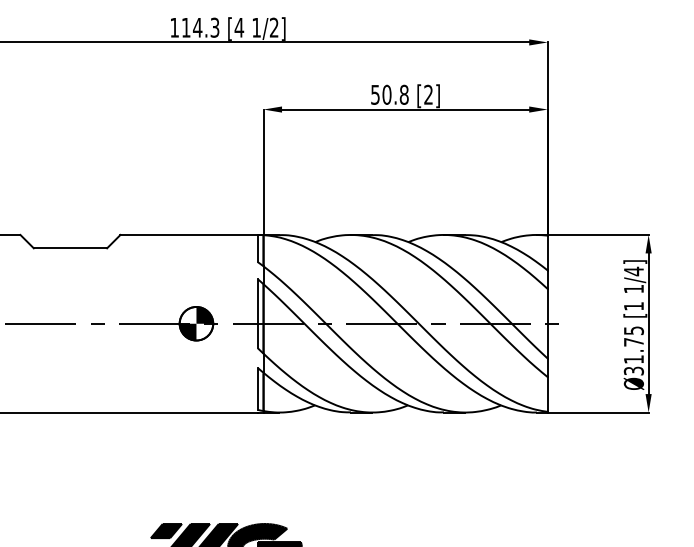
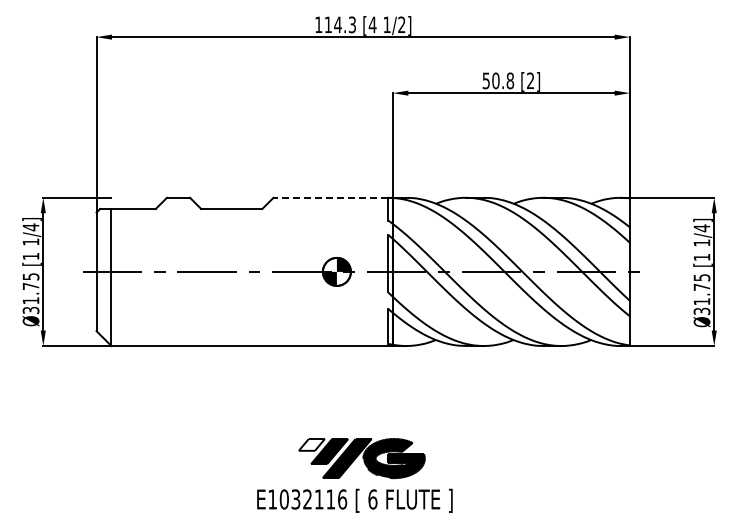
line: (188, 234) -> (330, 197), solid -> dashed
fill: (165, 530) -> (311, 444), removed

